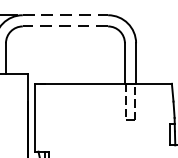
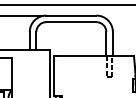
line: (65, 15) -> (71, 15), dashed -> solid
line: (64, 26) -> (70, 22), dashed -> solid

